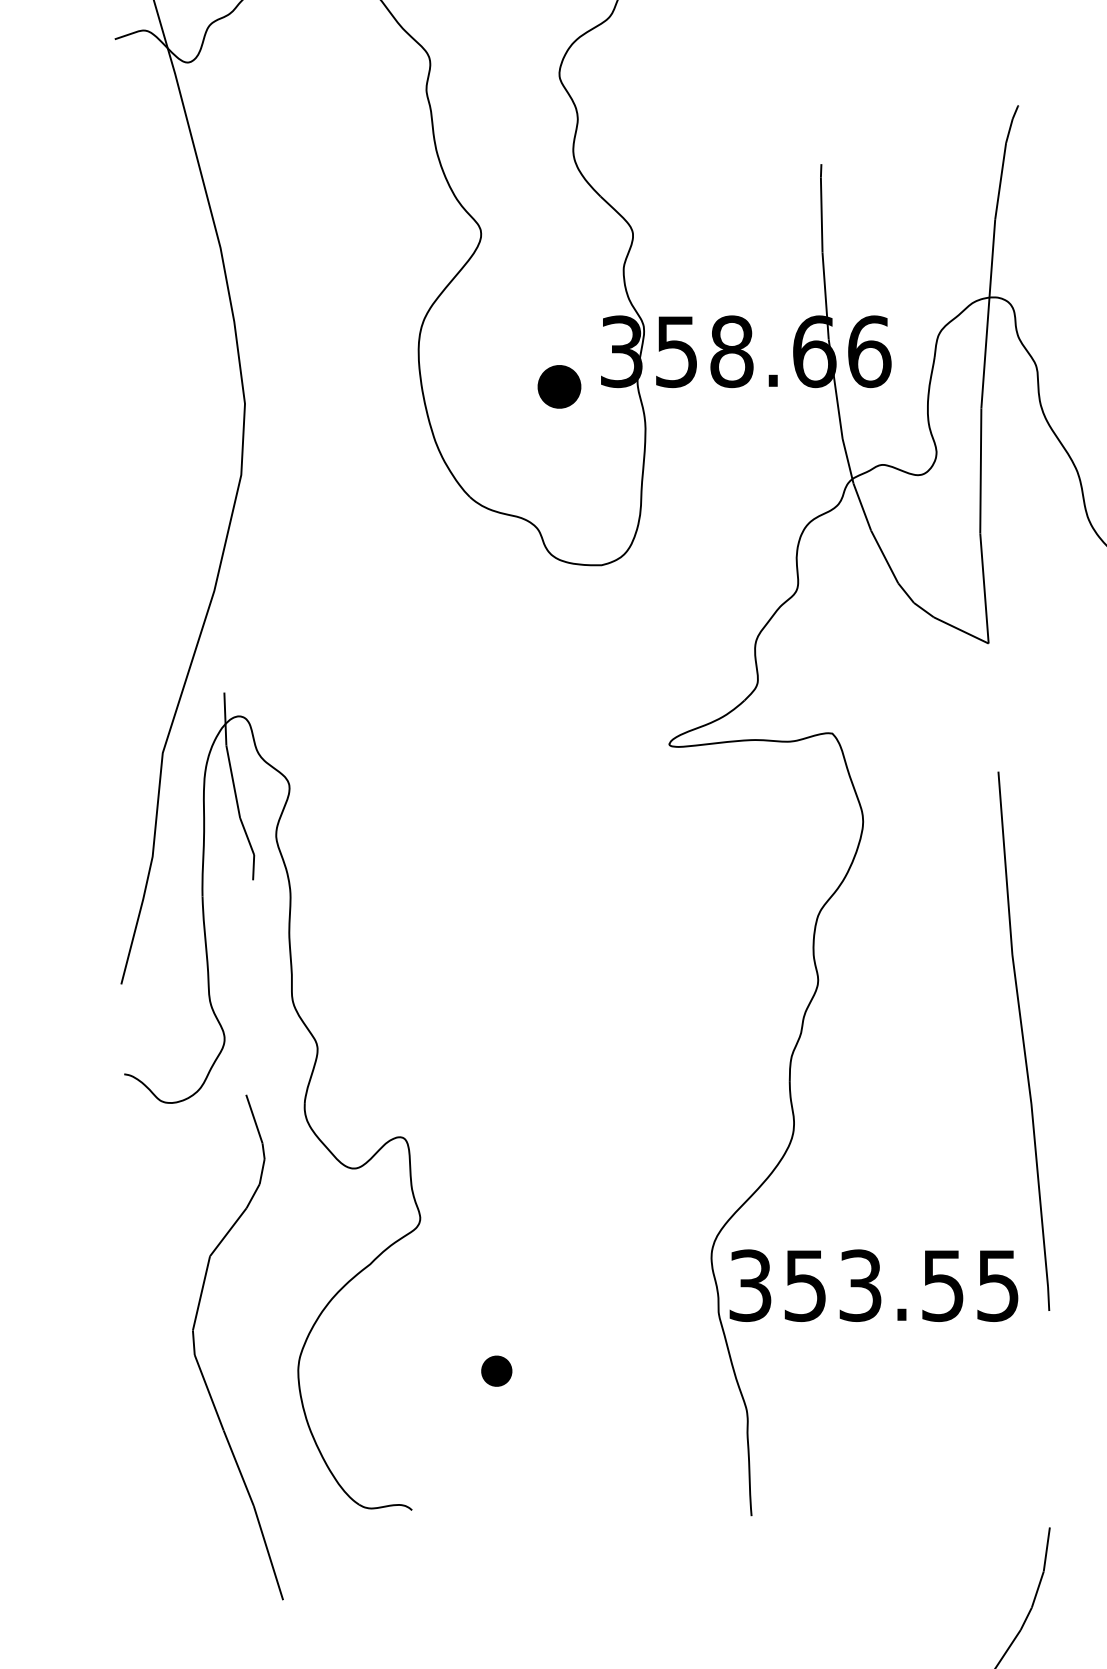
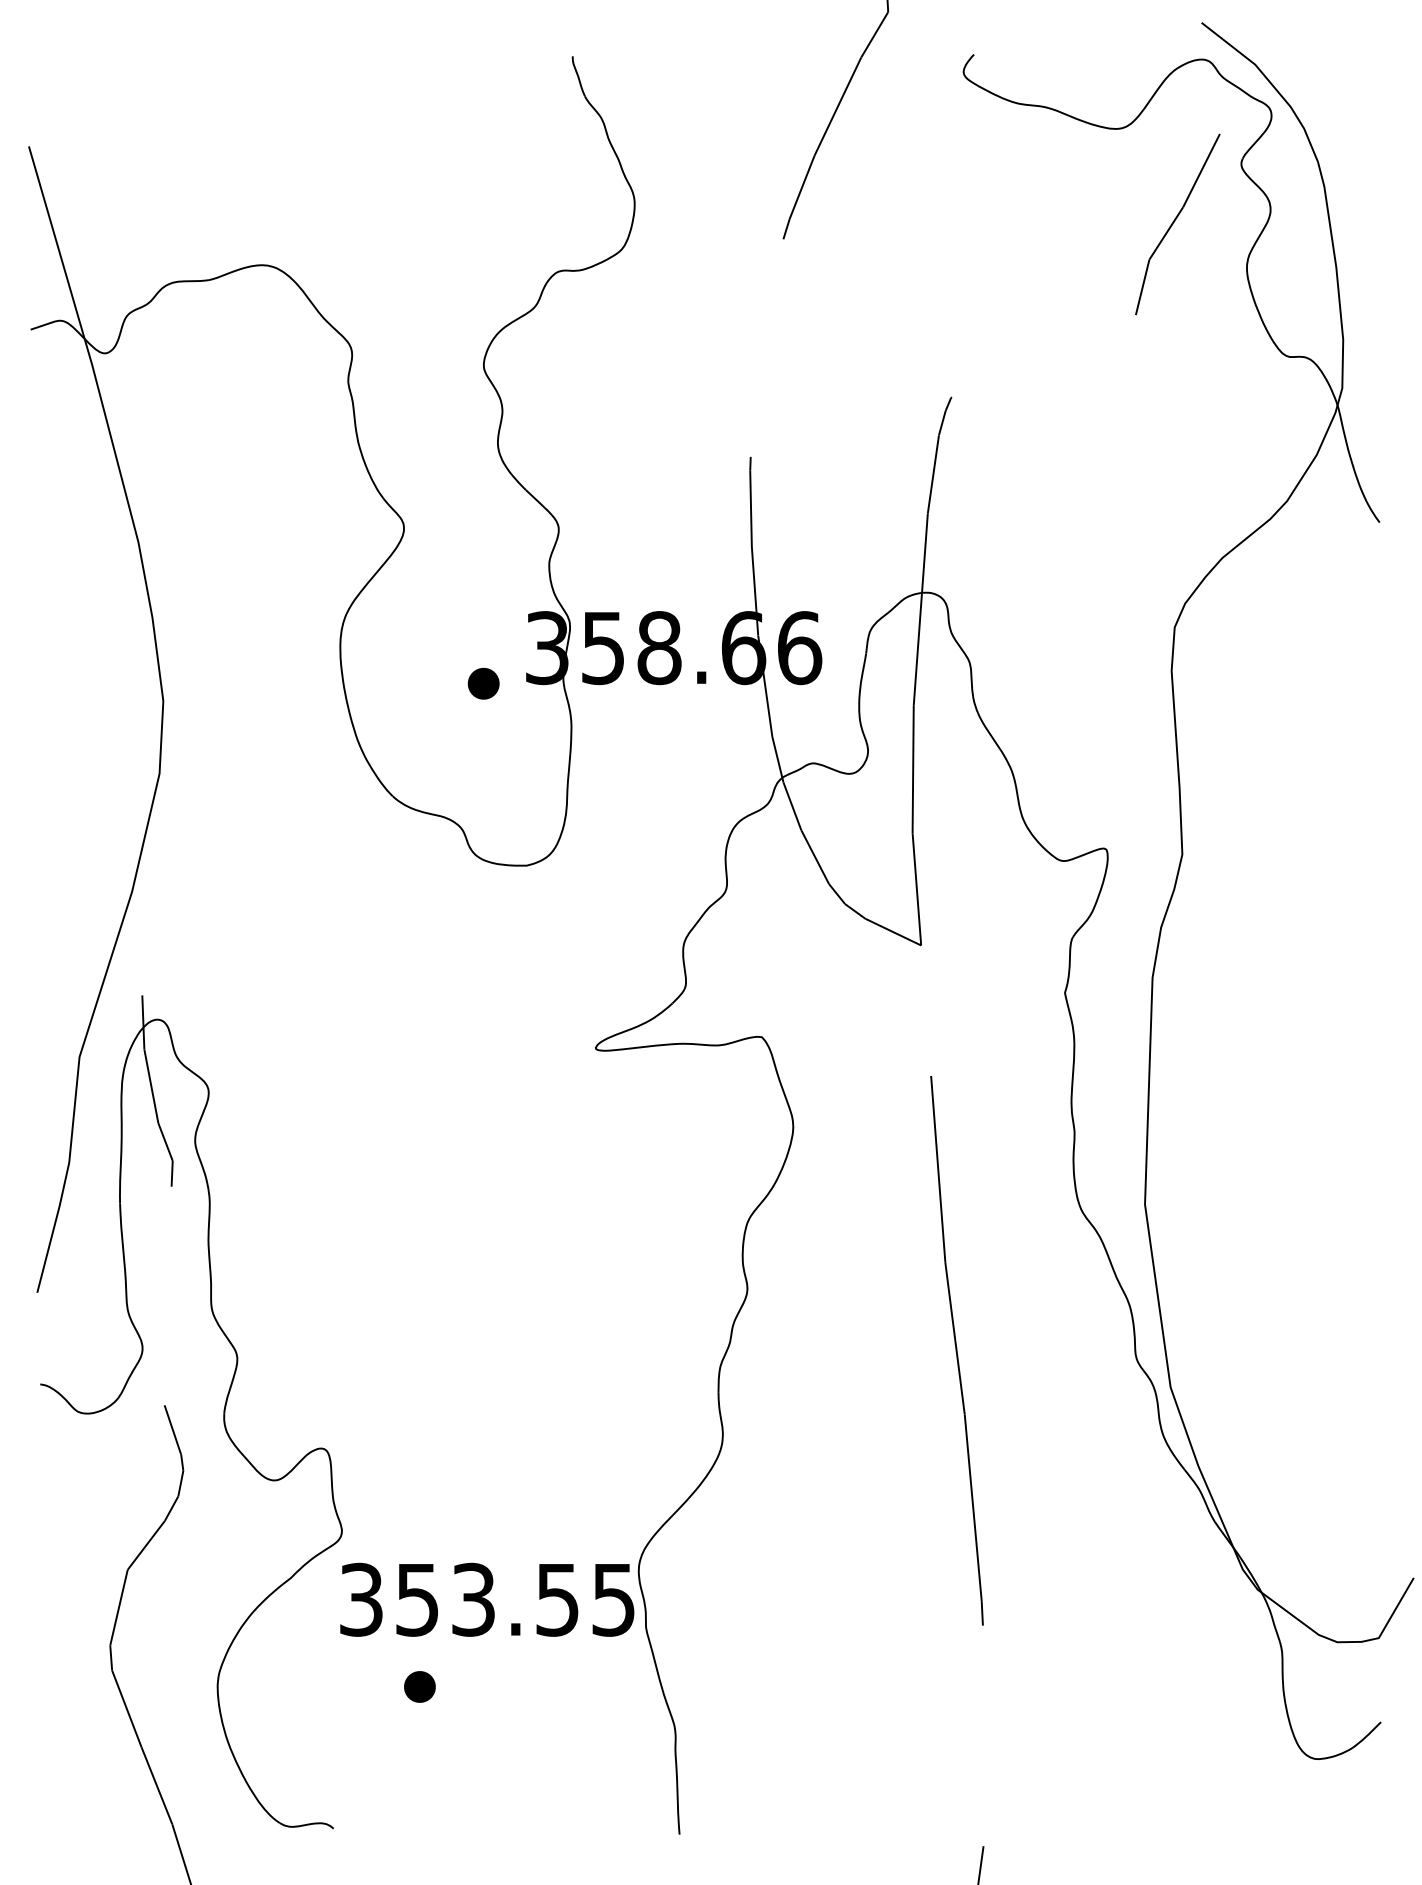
part: (559, 386) -> (483, 683), size x0.71
text: (874, 1285) -> (487, 1599), moved

